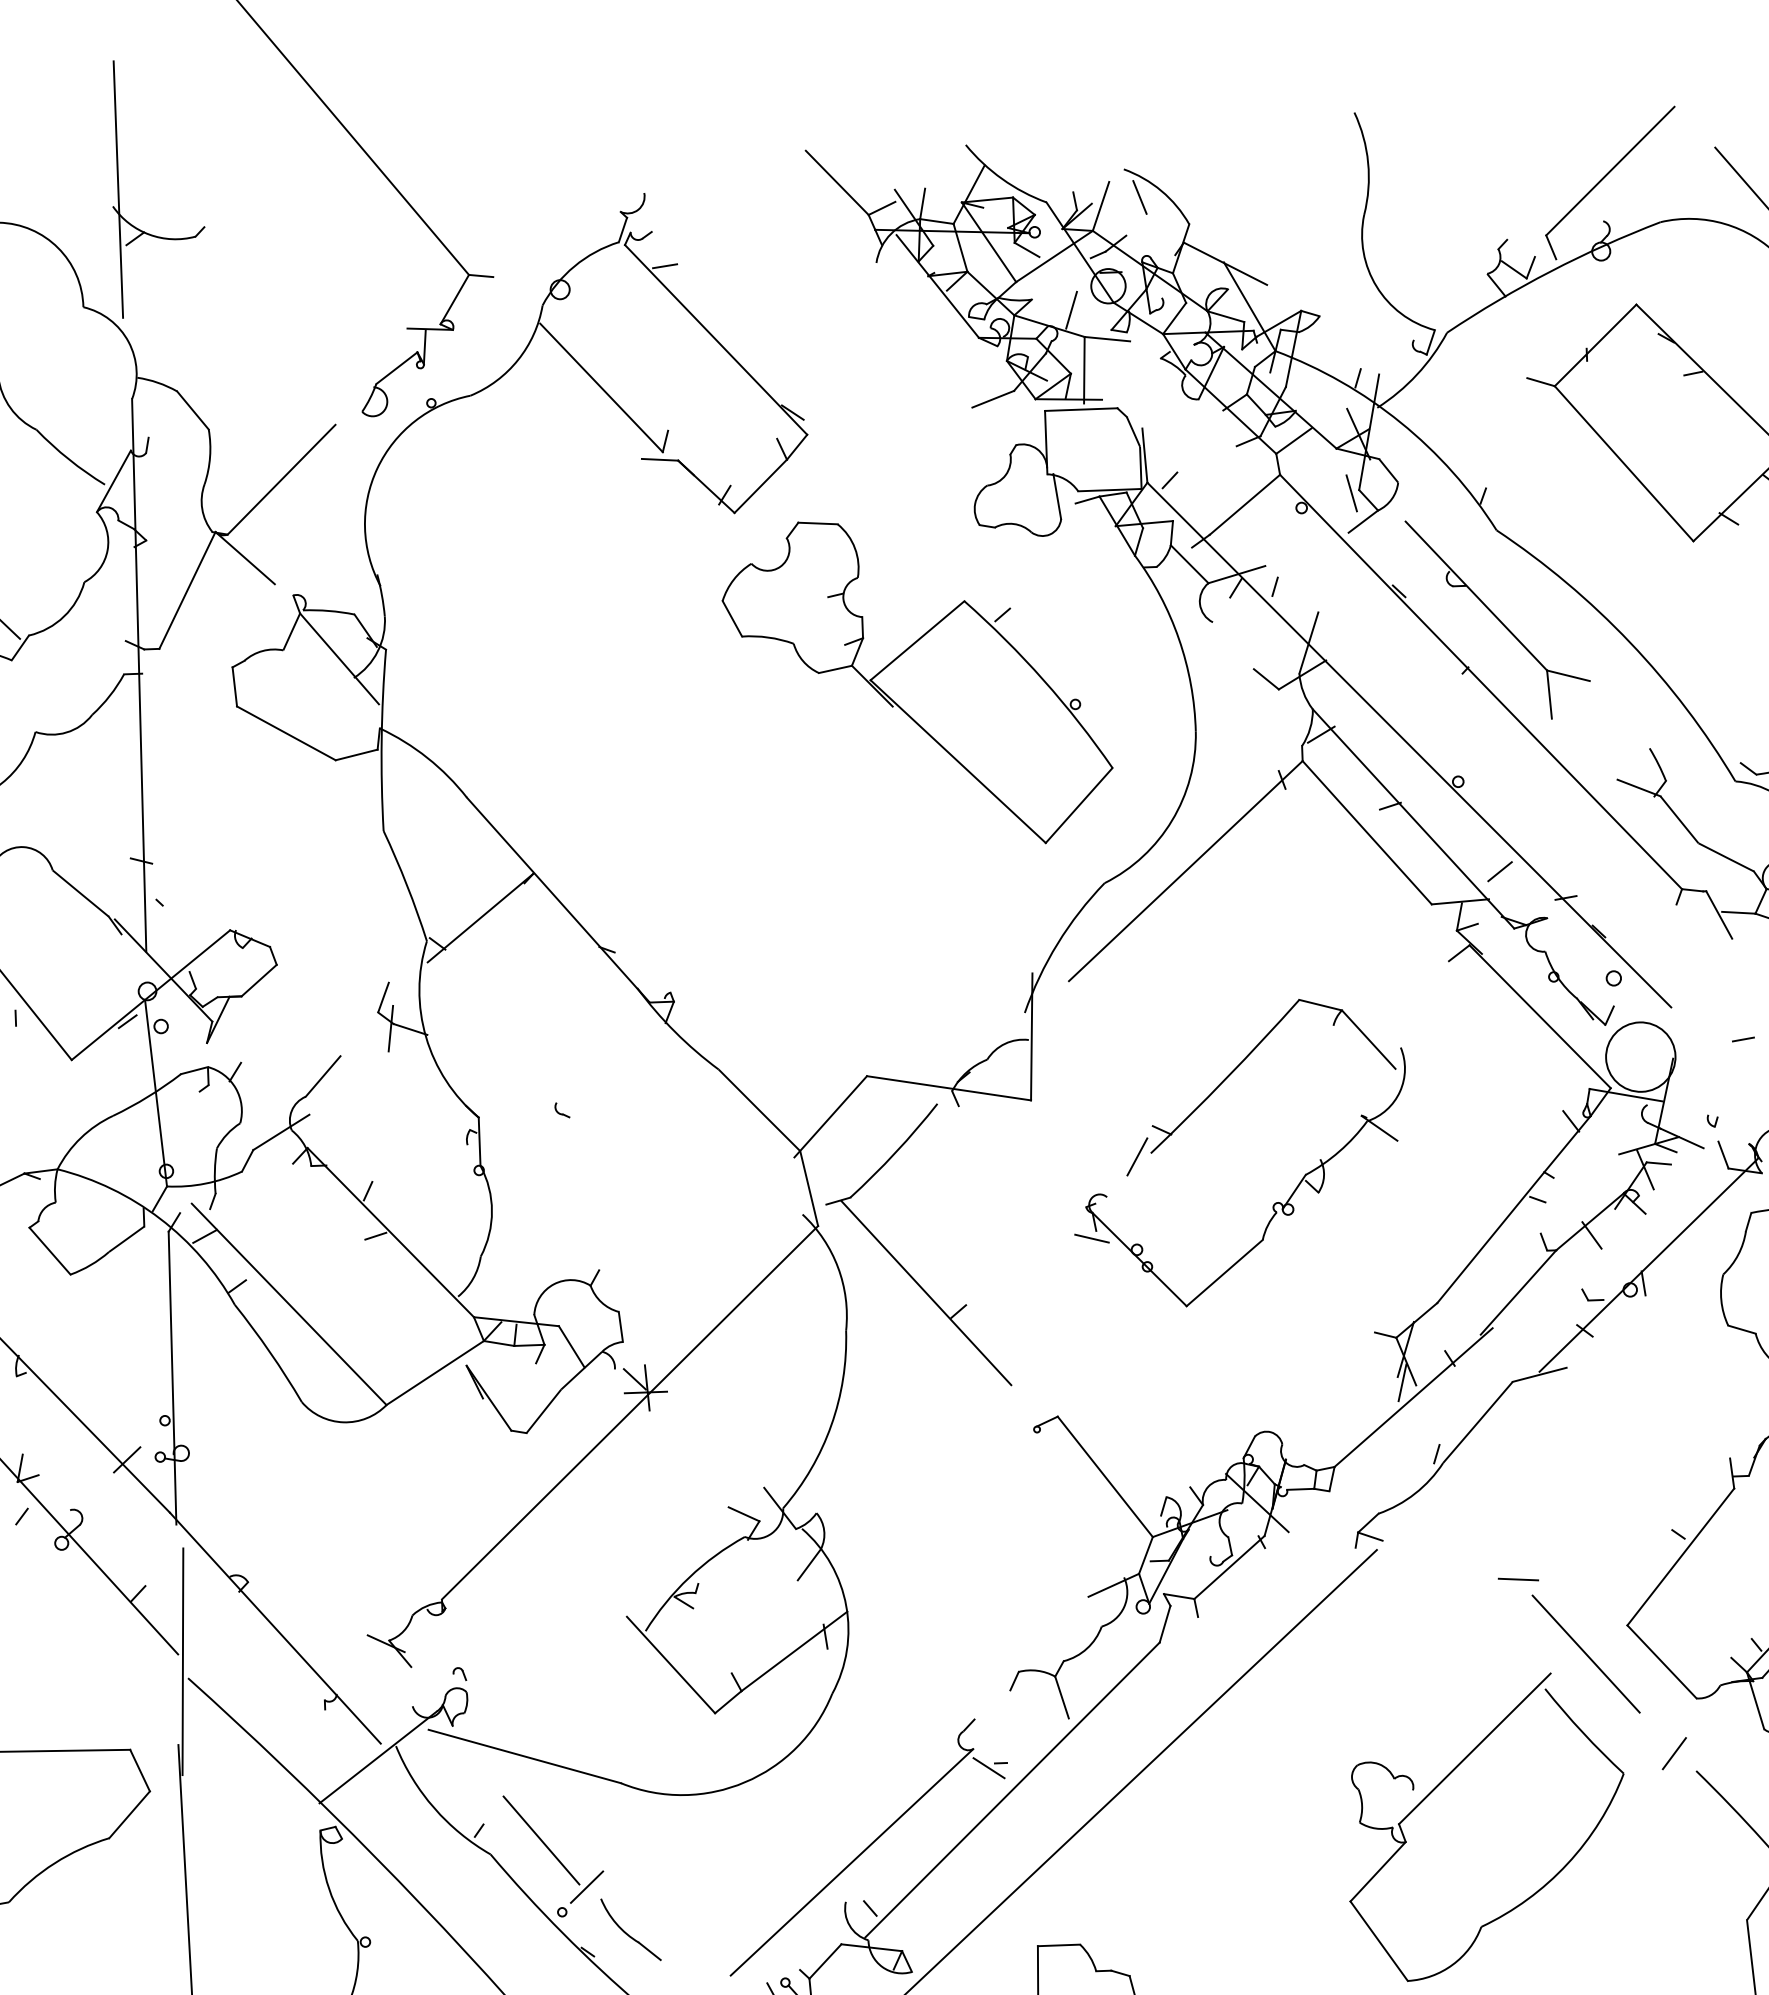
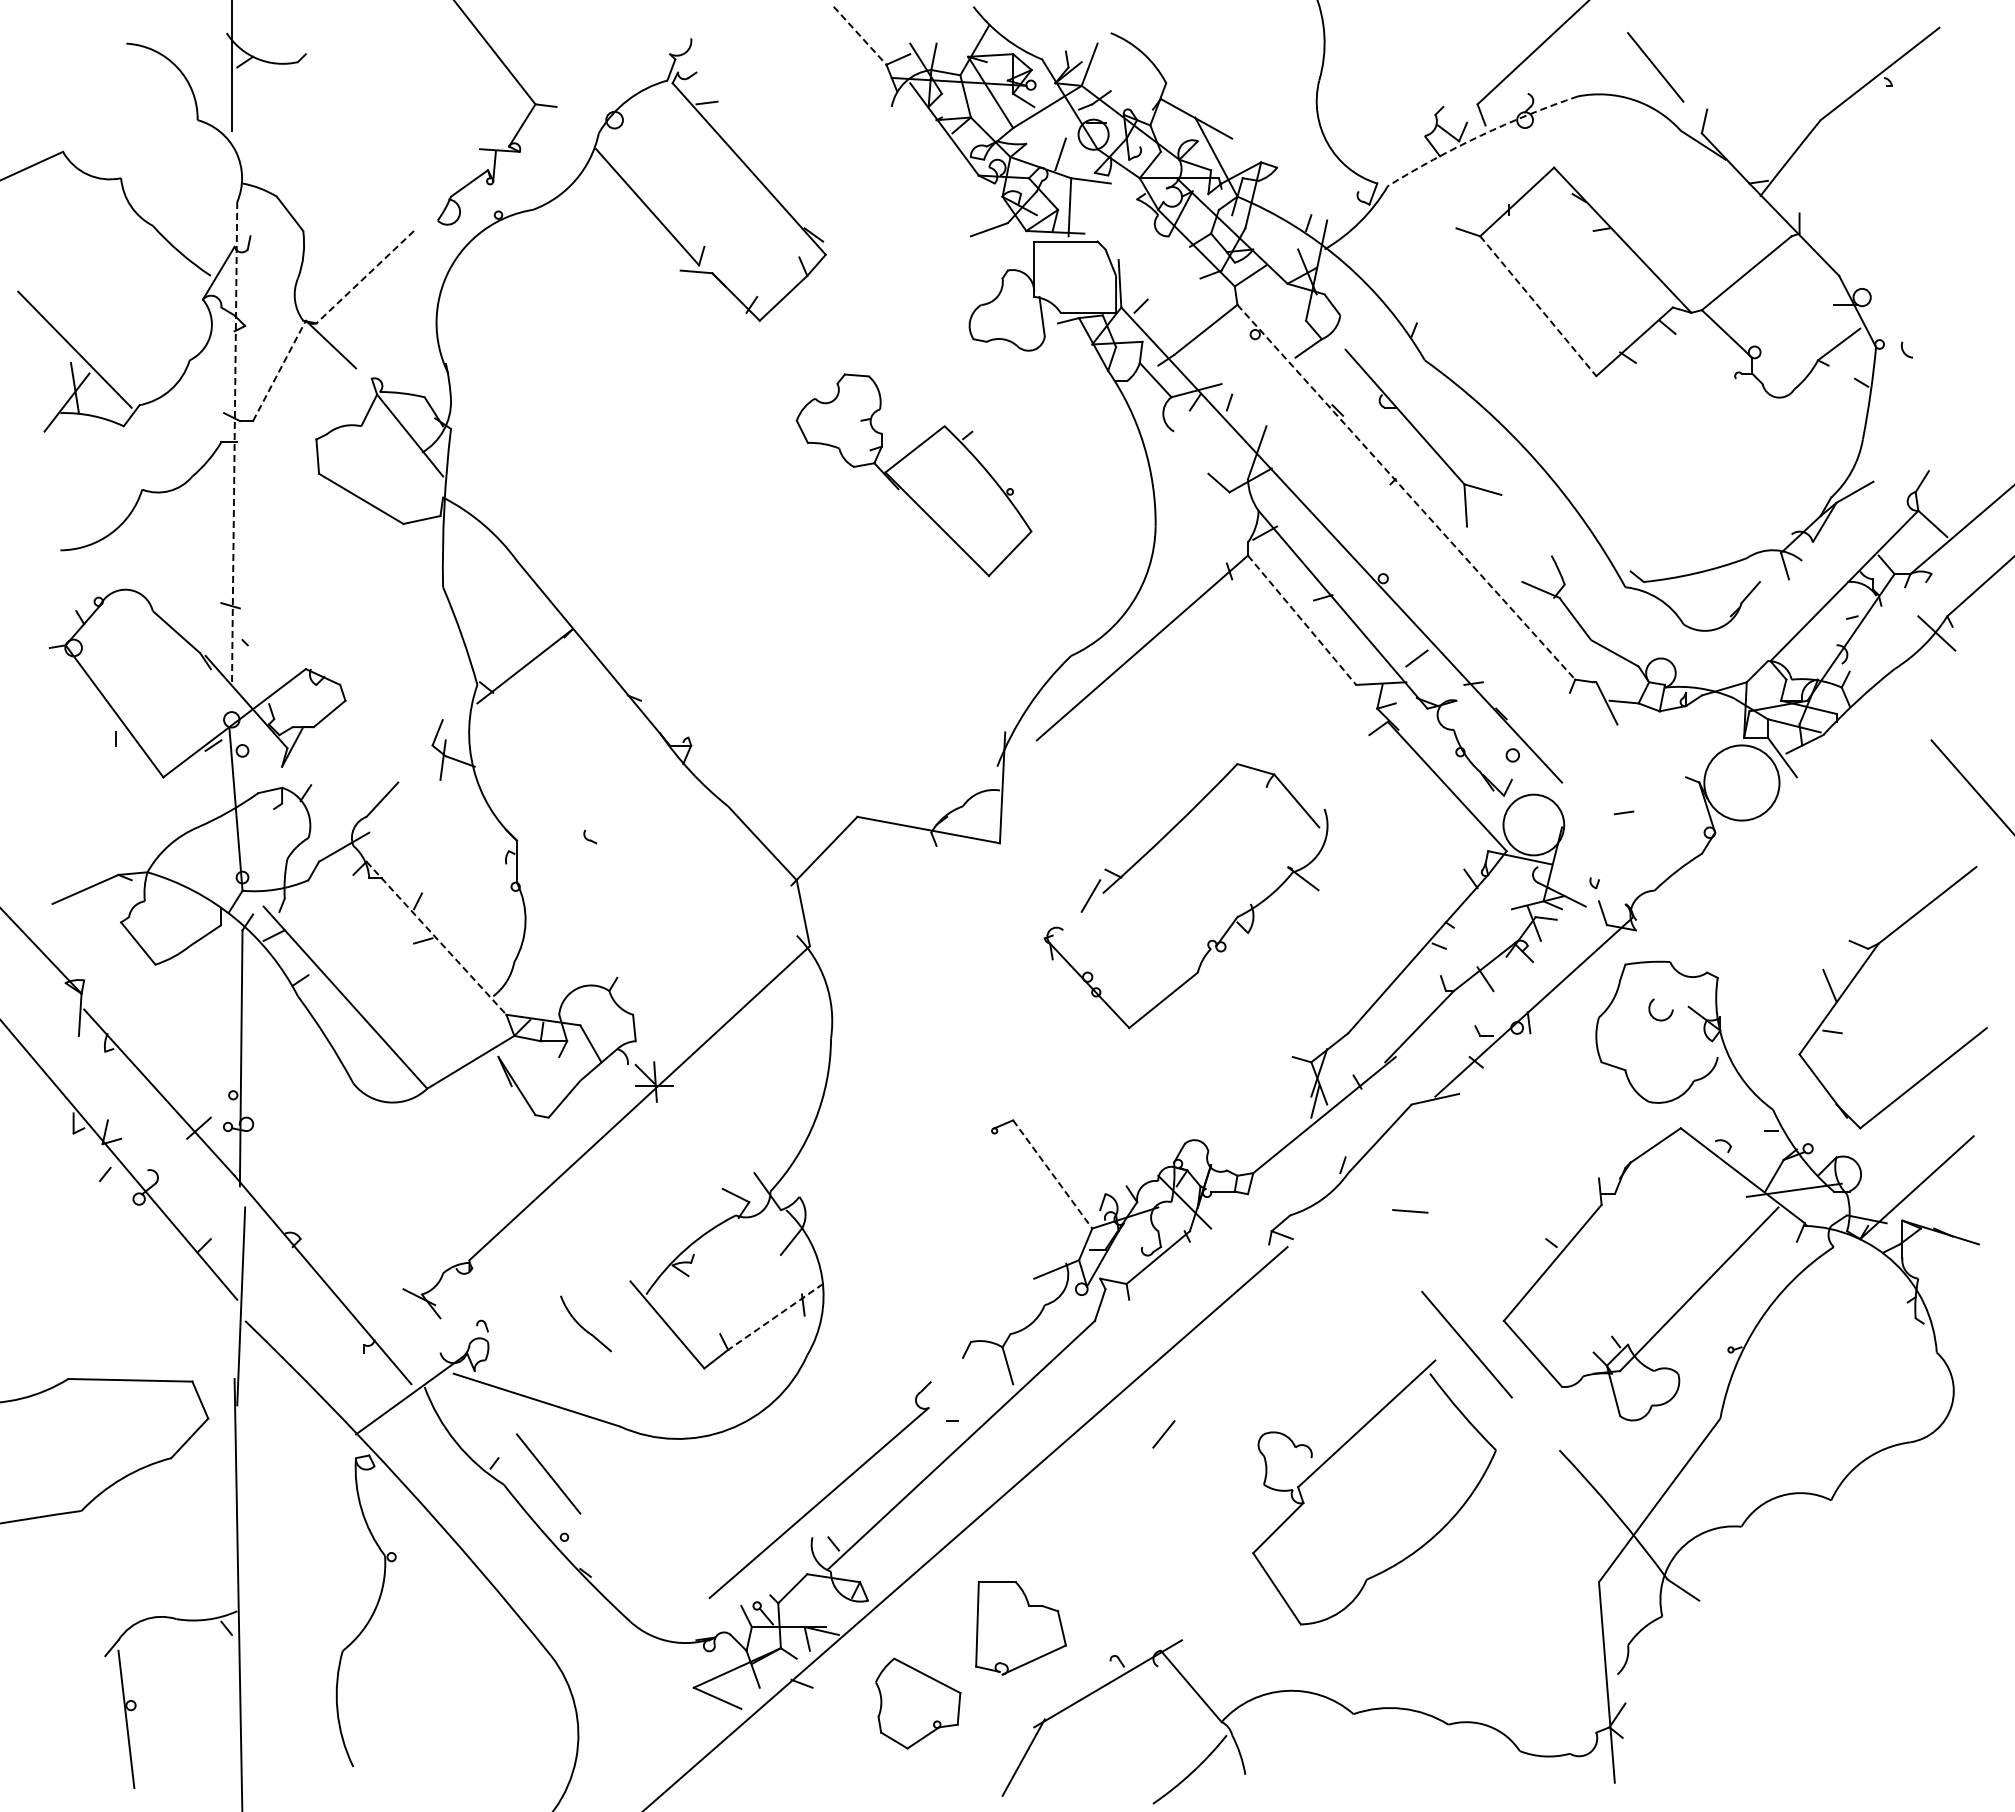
line: (837, 183) -> (860, 36), solid -> dashed
line: (1139, 196) -> (1123, 57), removed
arc: (1550, 270) -> (1480, 135), solid -> dashed
line: (1624, 464) -> (1538, 306), solid -> dashed
line: (280, 480) -> (364, 277), solid -> dashed
line: (1351, 493) -> (1299, 323), removed
line: (187, 590) -> (279, 370), solid -> dashed
line: (139, 675) -> (234, 443), solid -> dashed
line: (1481, 682) -> (1406, 492), solid -> dashed
part: (916, 683) -> (913, 475), size x0.7
line: (1367, 832) -> (1302, 620), solid -> dashed
line: (390, 1232) -> (436, 938), solid -> dashed
line: (1091, 1238) -> (1048, 965), removed
part: (897, 1260) -> (878, 978), removed
line: (1106, 1476) -> (1053, 1174), solid -> dashed
line: (1518, 1579) -> (1410, 1211), moved
line: (794, 1650) -> (775, 1316), solid -> dashed
line: (1673, 1753) -> (1163, 1434), moved
line: (988, 1767) -> (941, 1424), removed
line: (586, 1887) -> (586, 1516), removed
part: (630, 1929) -> (585, 1323), moved

